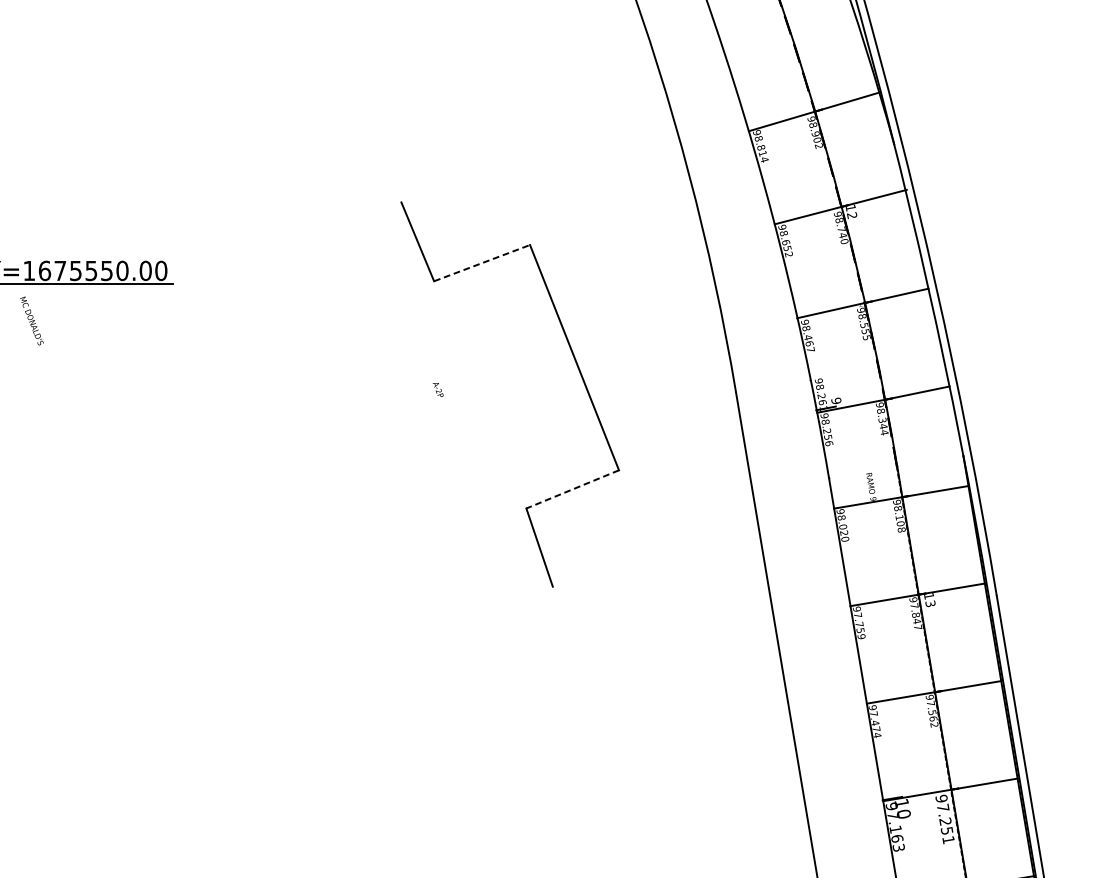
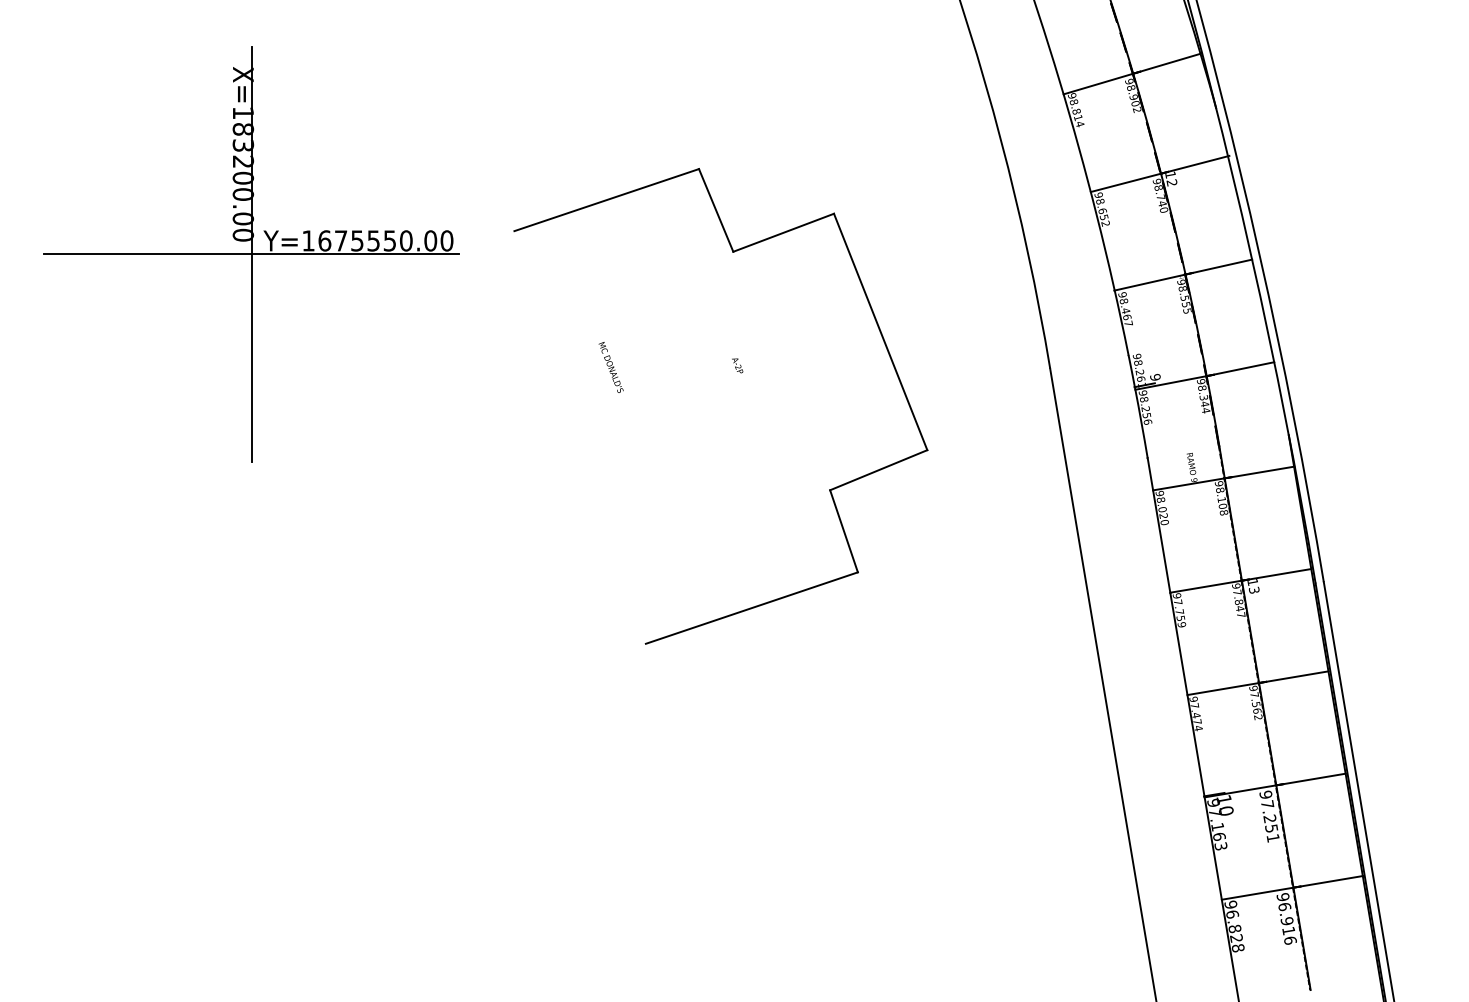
line: (313, 232) -> (606, 200), added
line: (481, 262) -> (783, 232), dashed -> solid
text: (31, 321) -> (610, 367), moved
line: (572, 489) -> (878, 470), dashed -> solid
line: (451, 620) -> (751, 607), added

